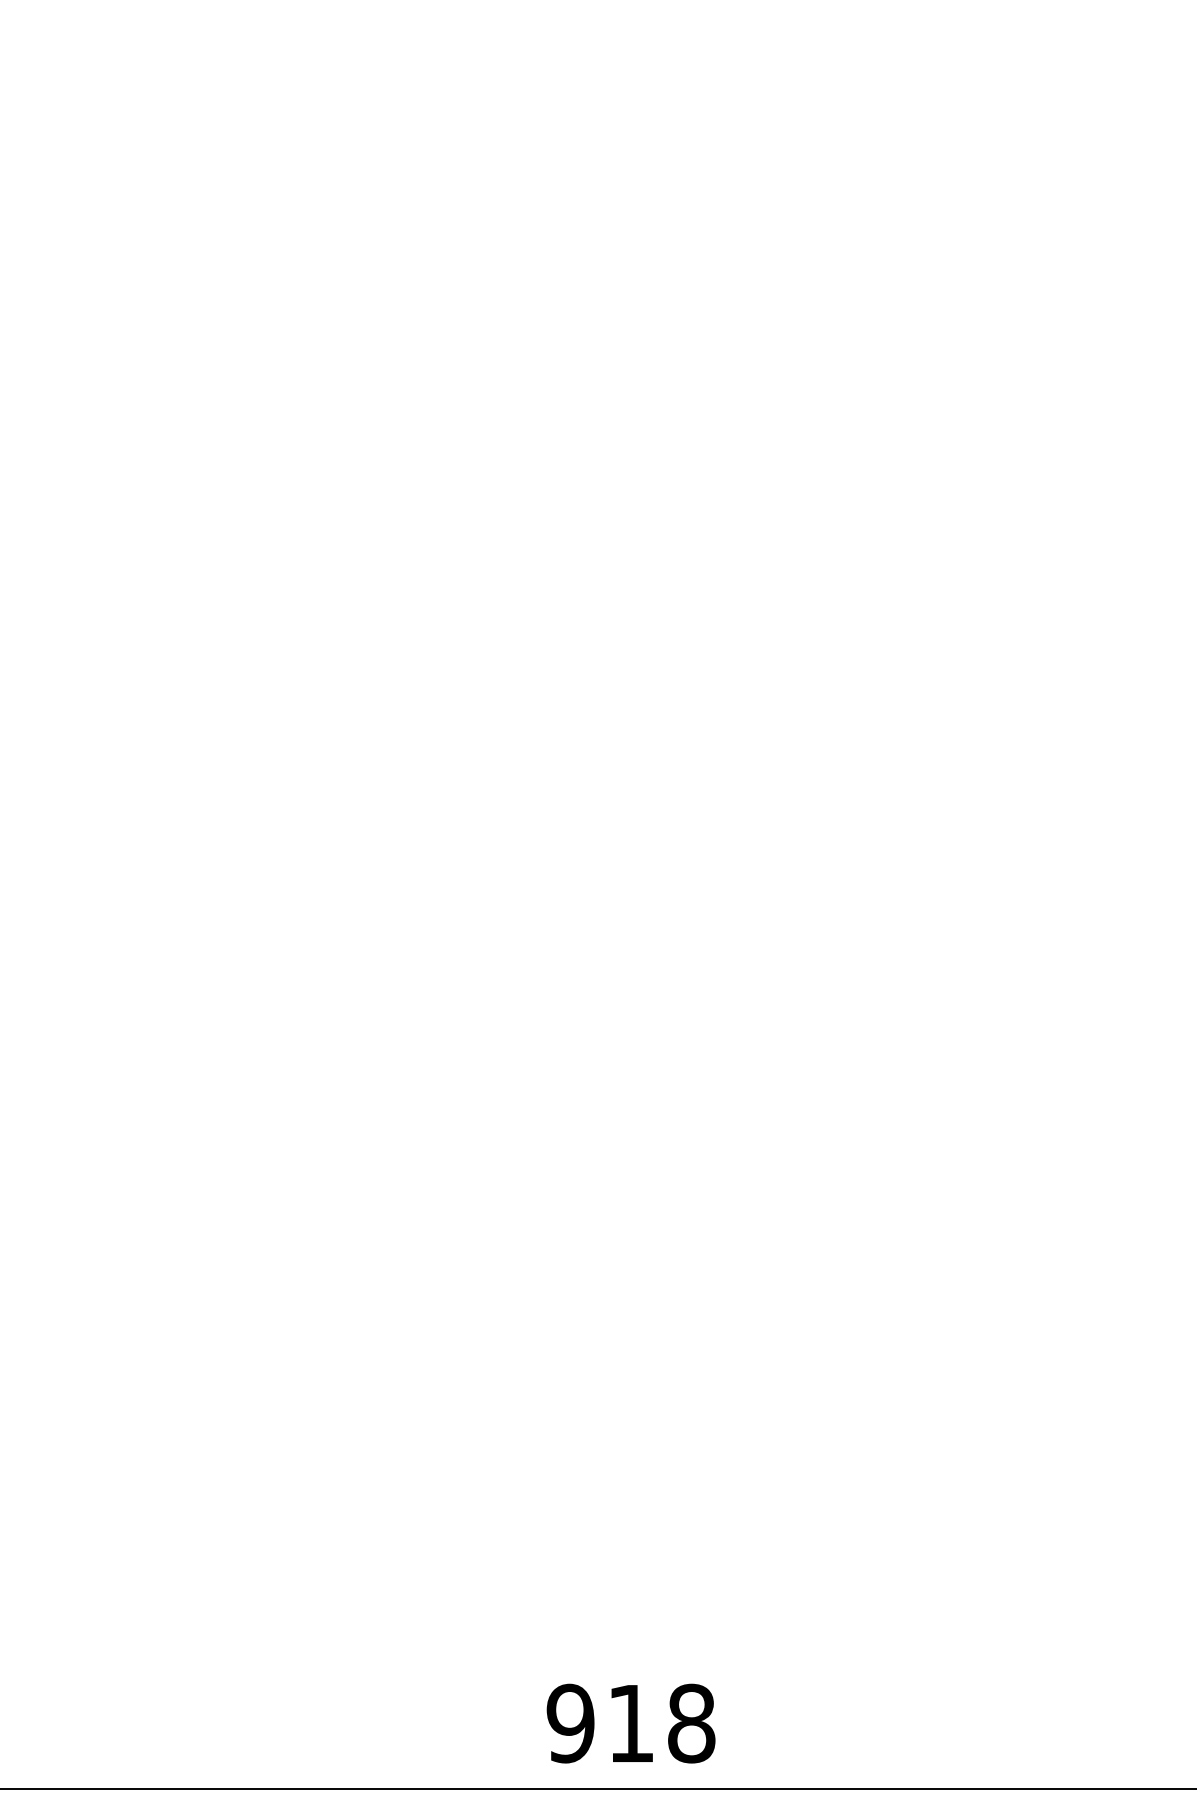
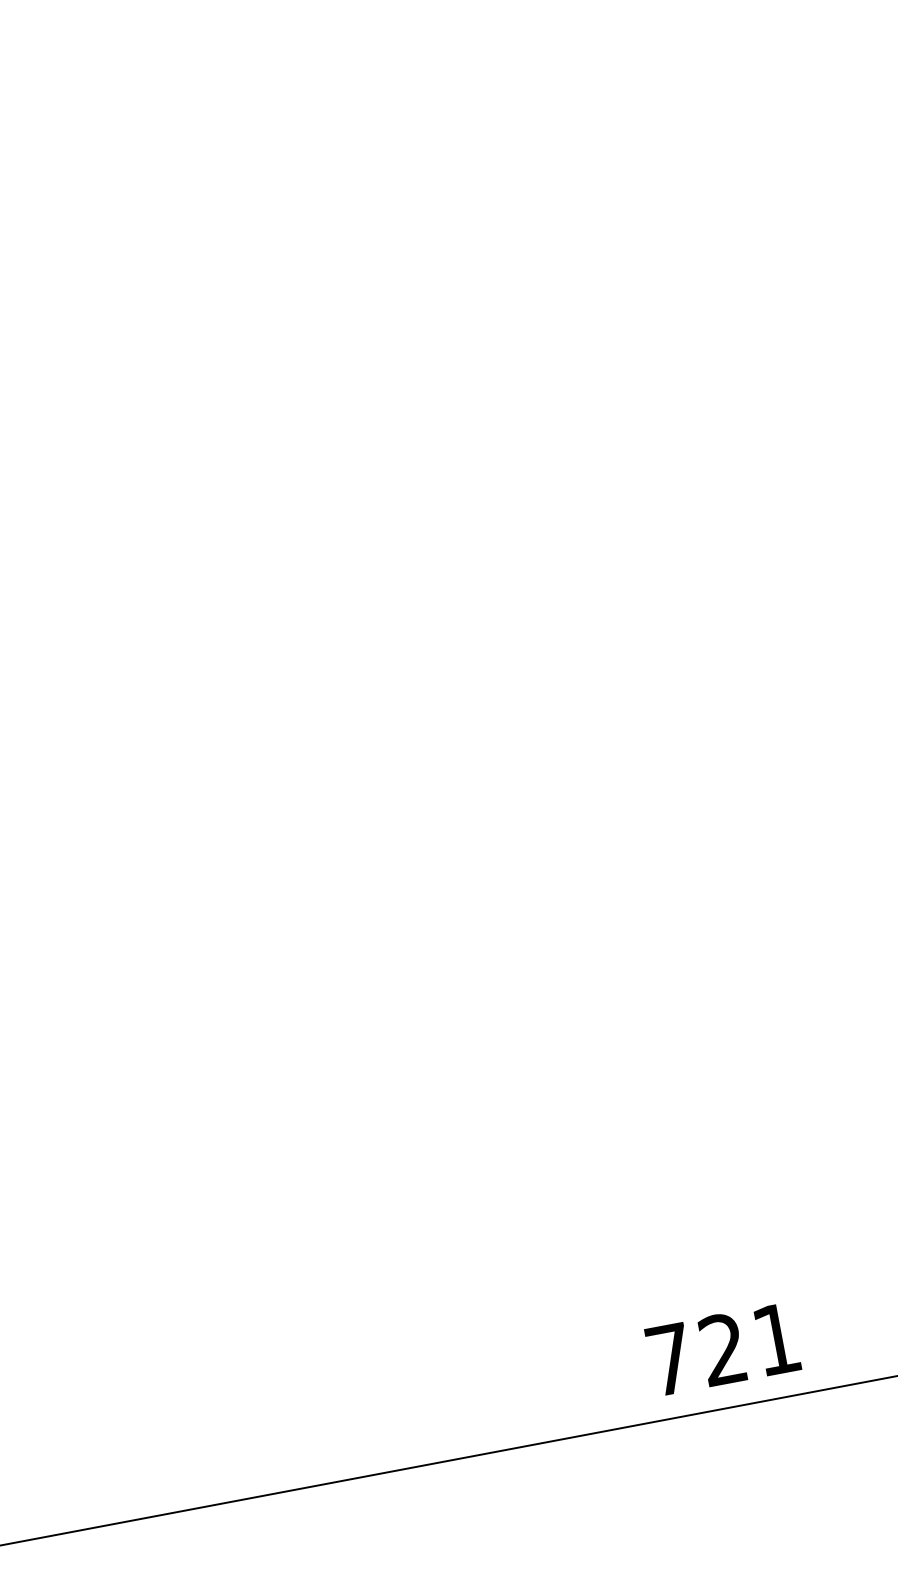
text: (630, 1723) -> (722, 1349), 918 -> 721

